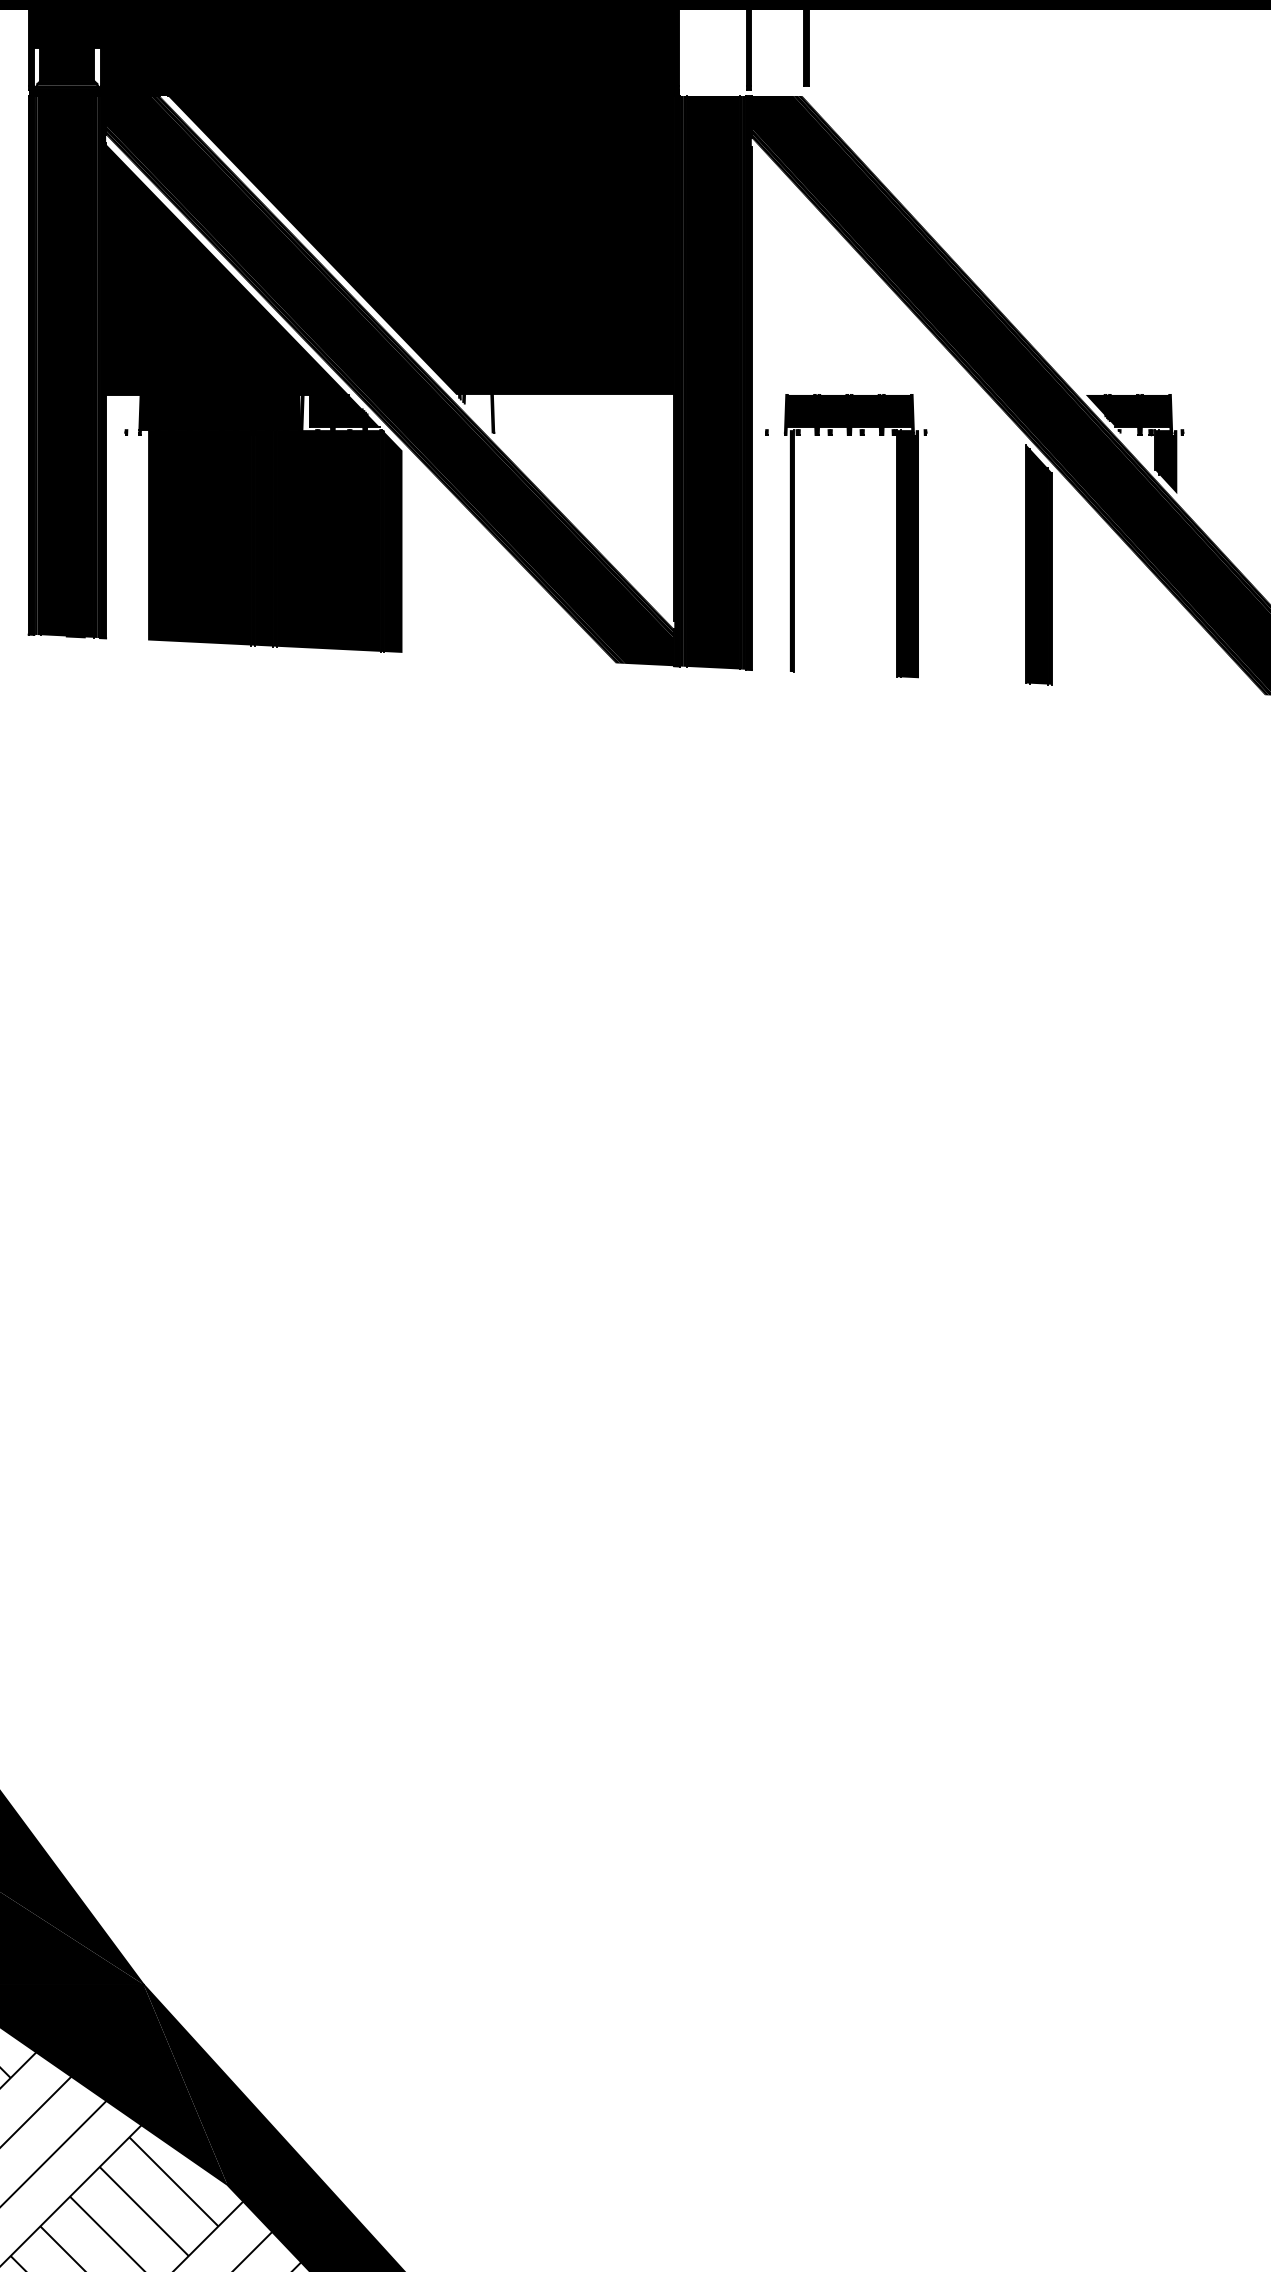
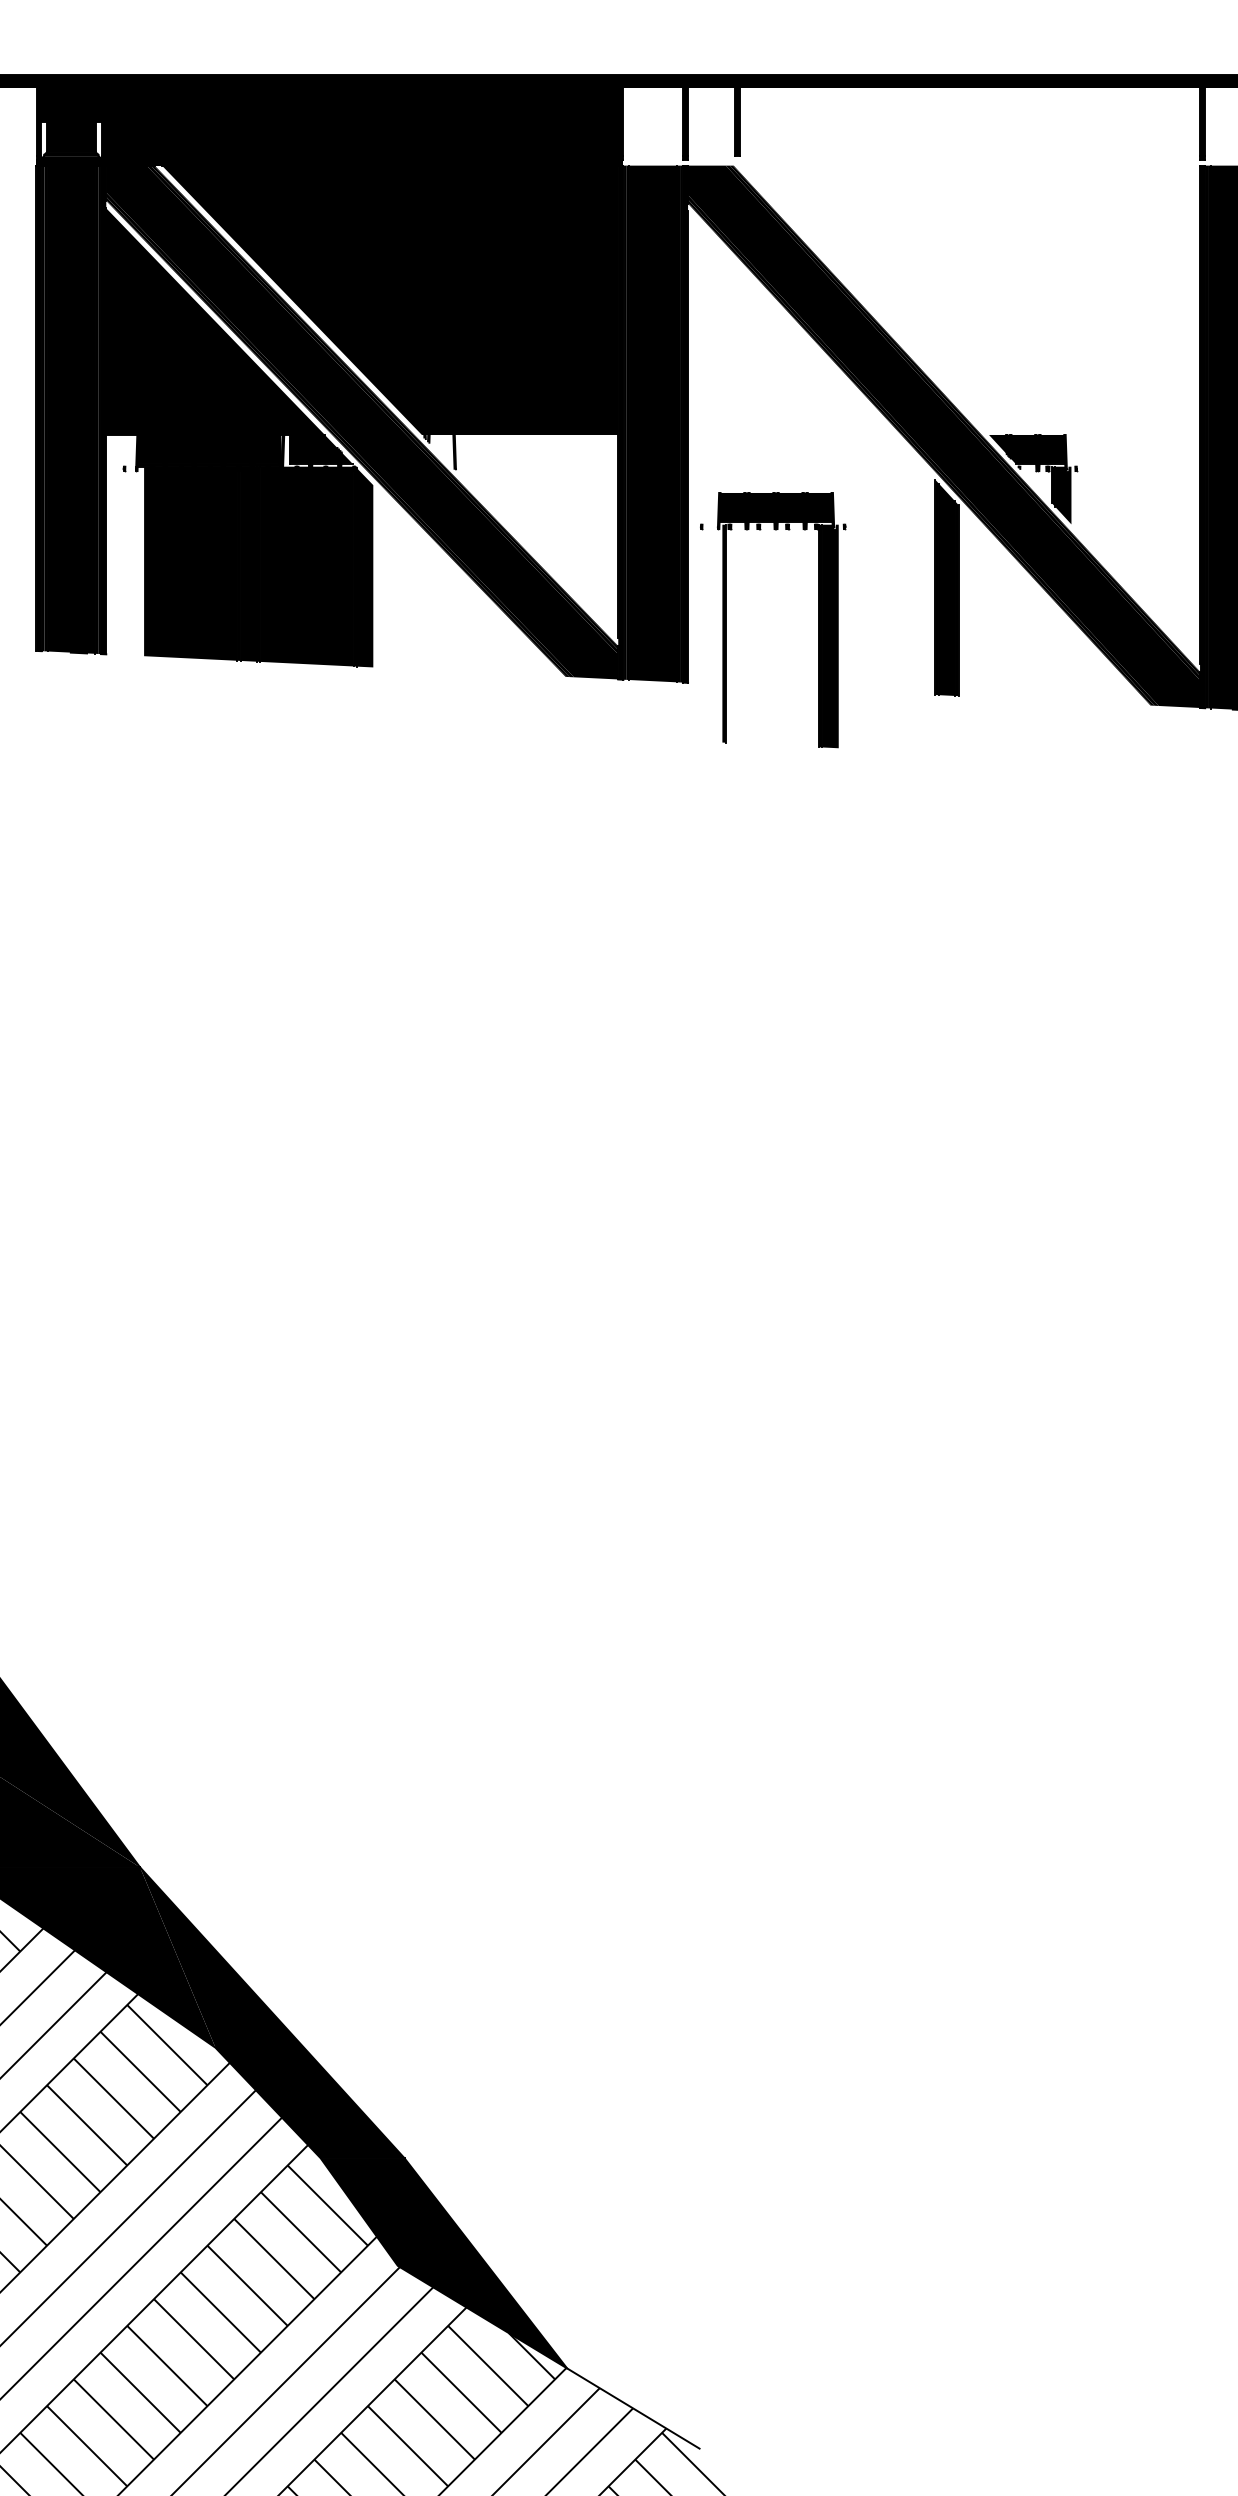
part: (896, 536) -> (818, 620), moved

